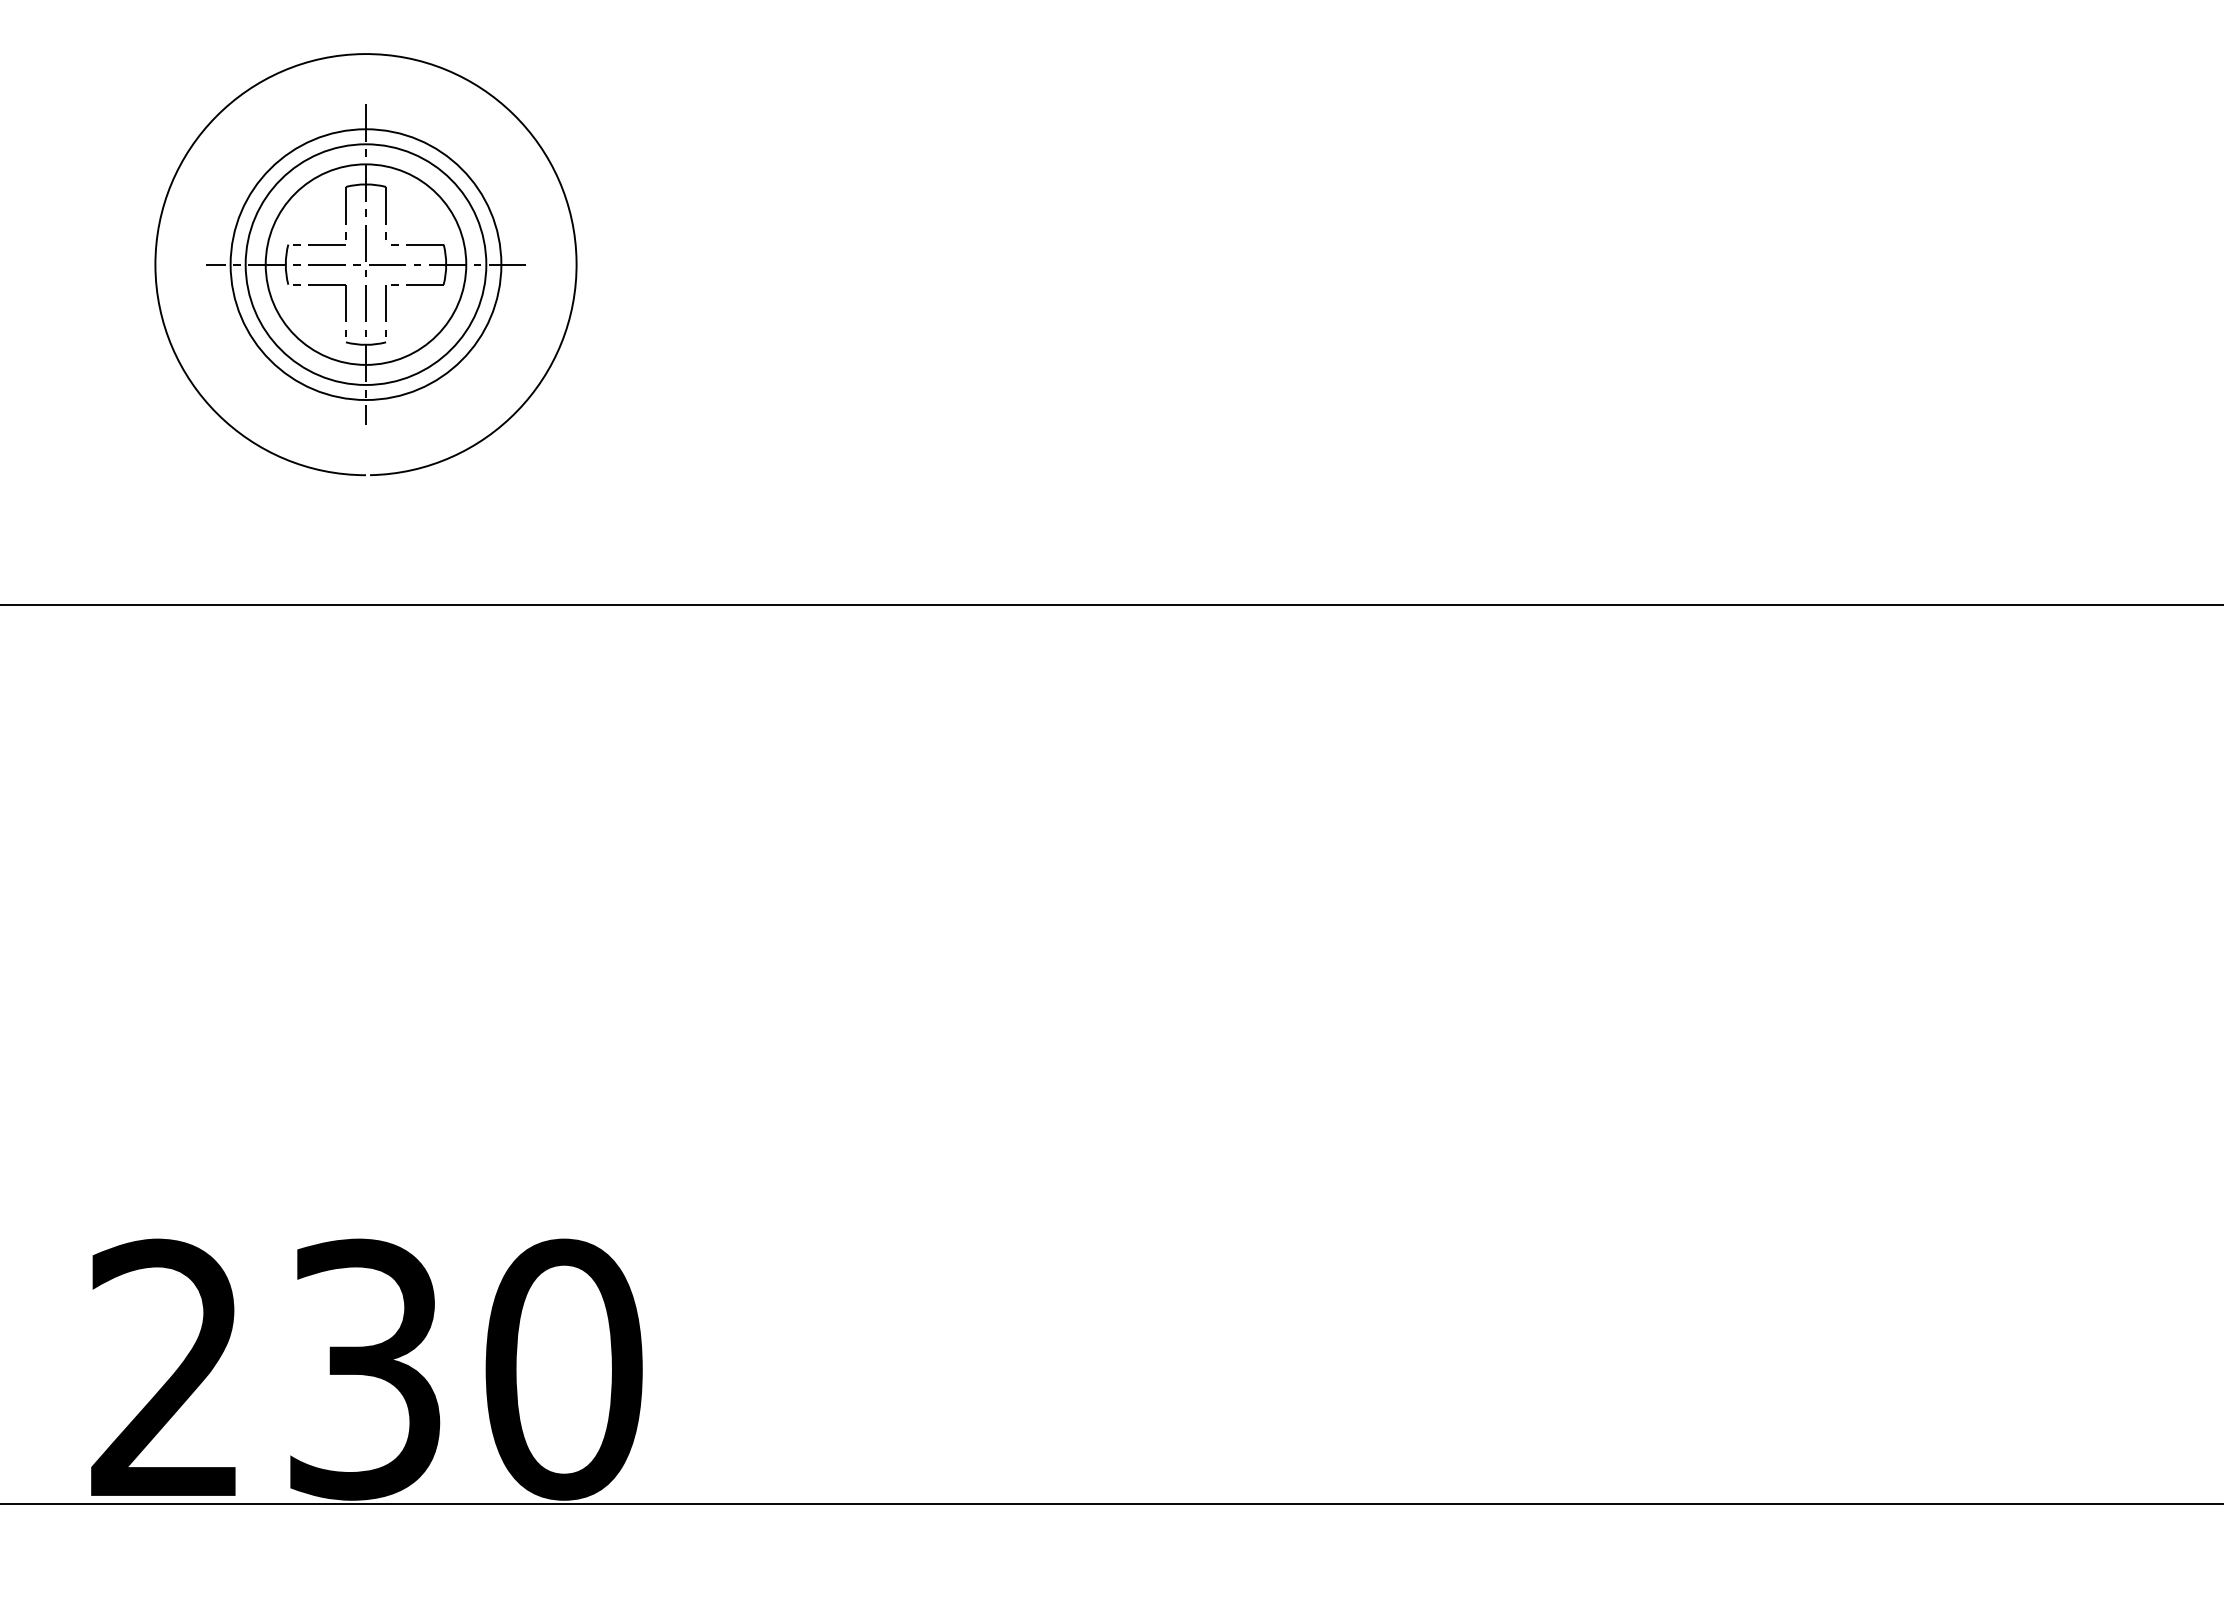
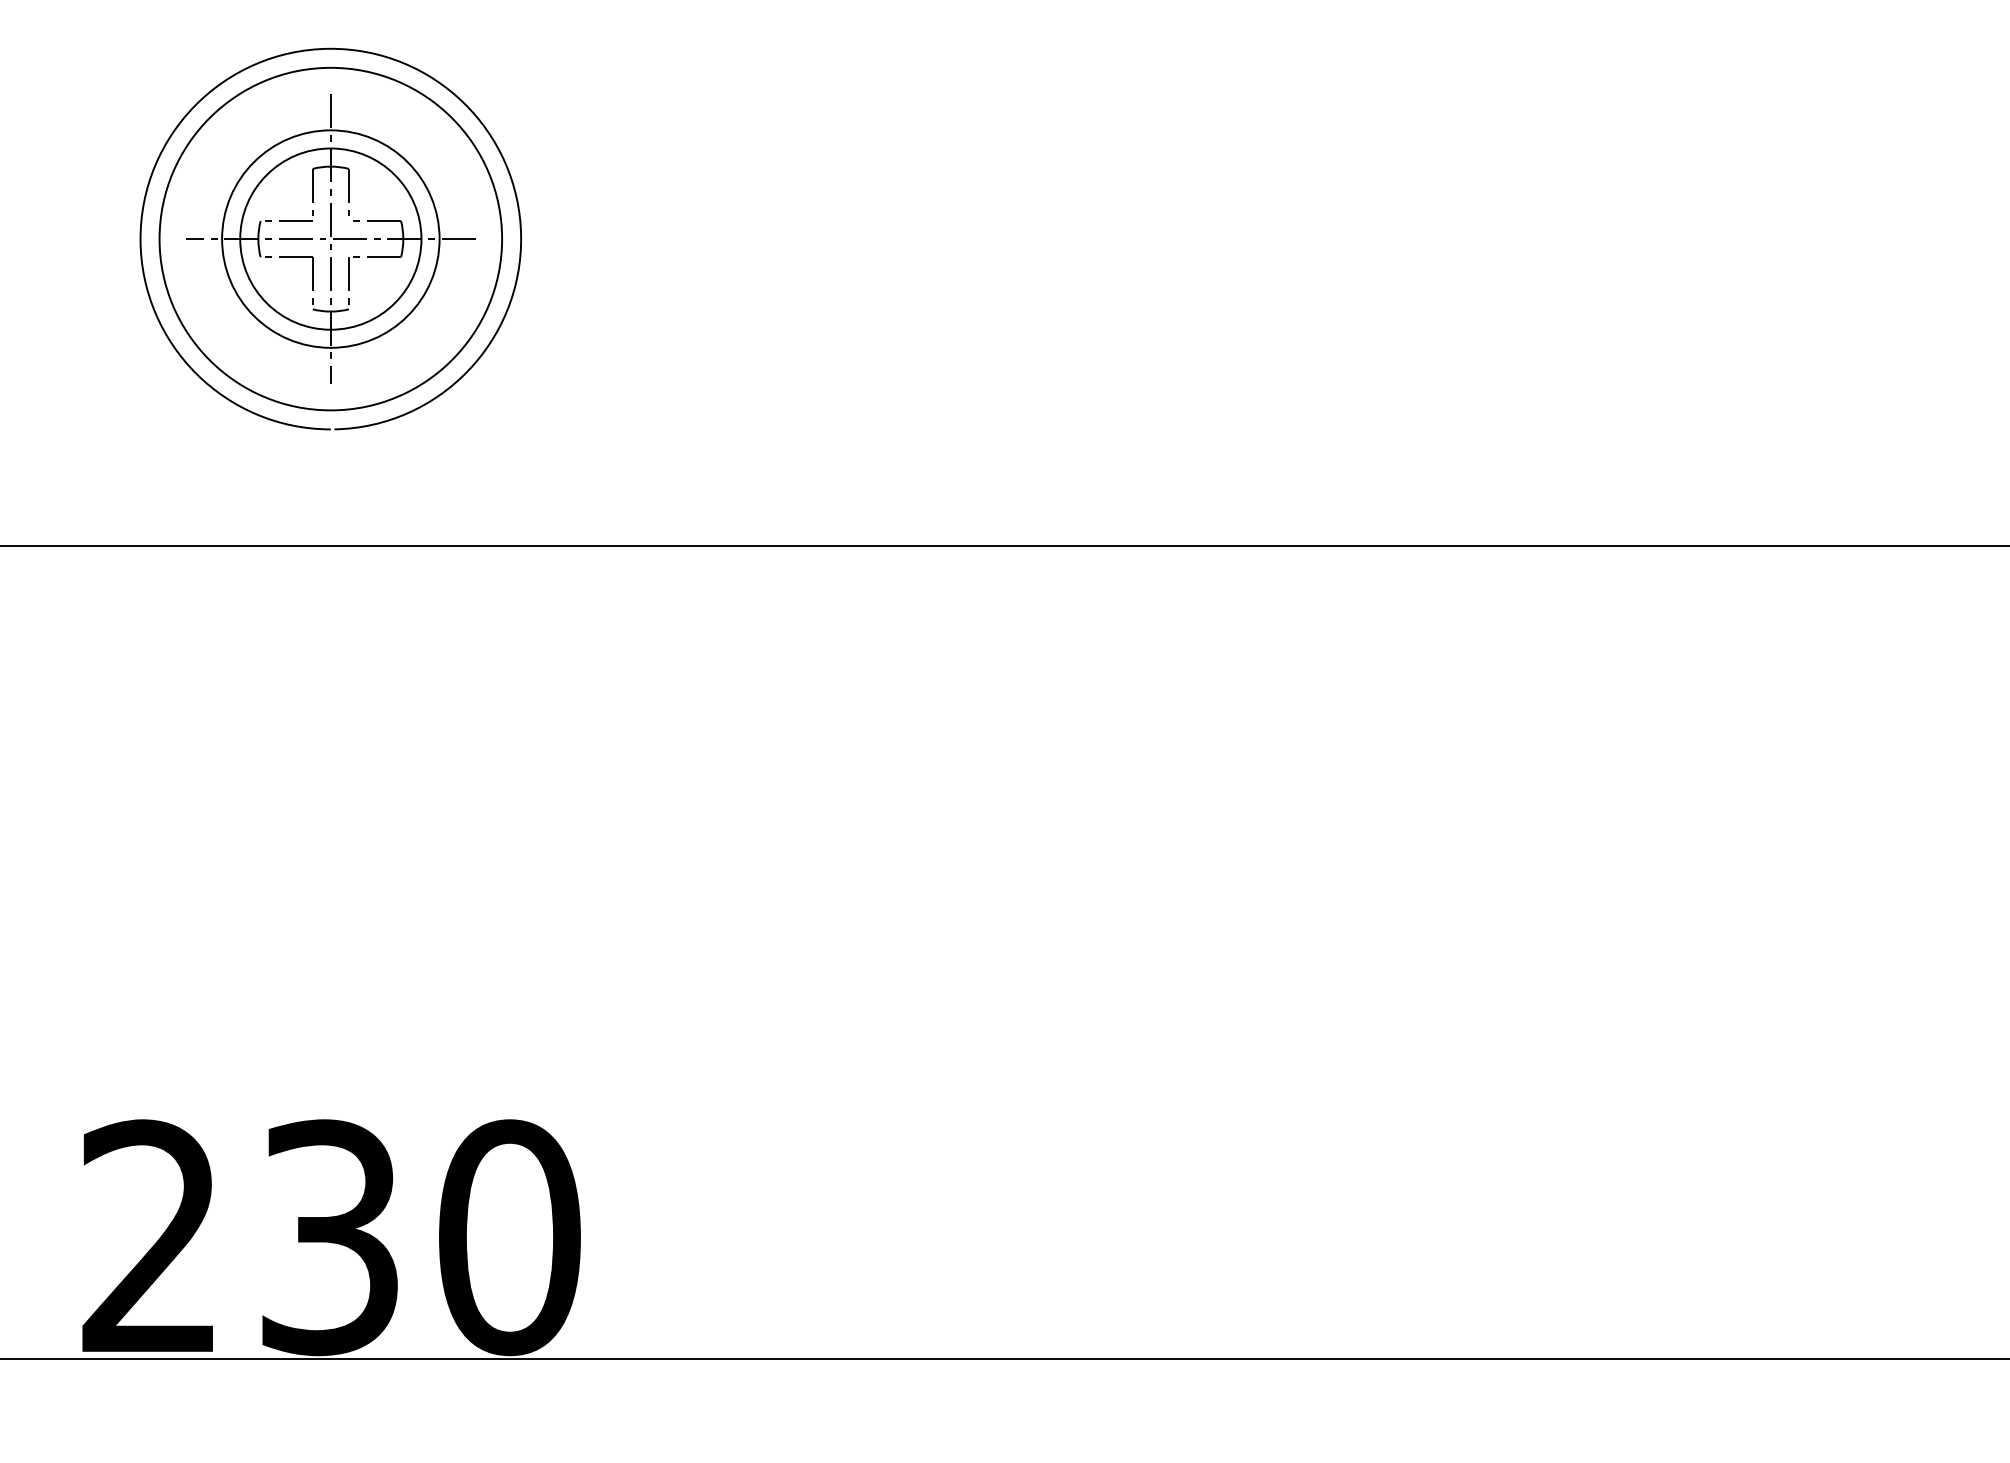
circle: (365, 264) -> (330, 238), size x1.4

